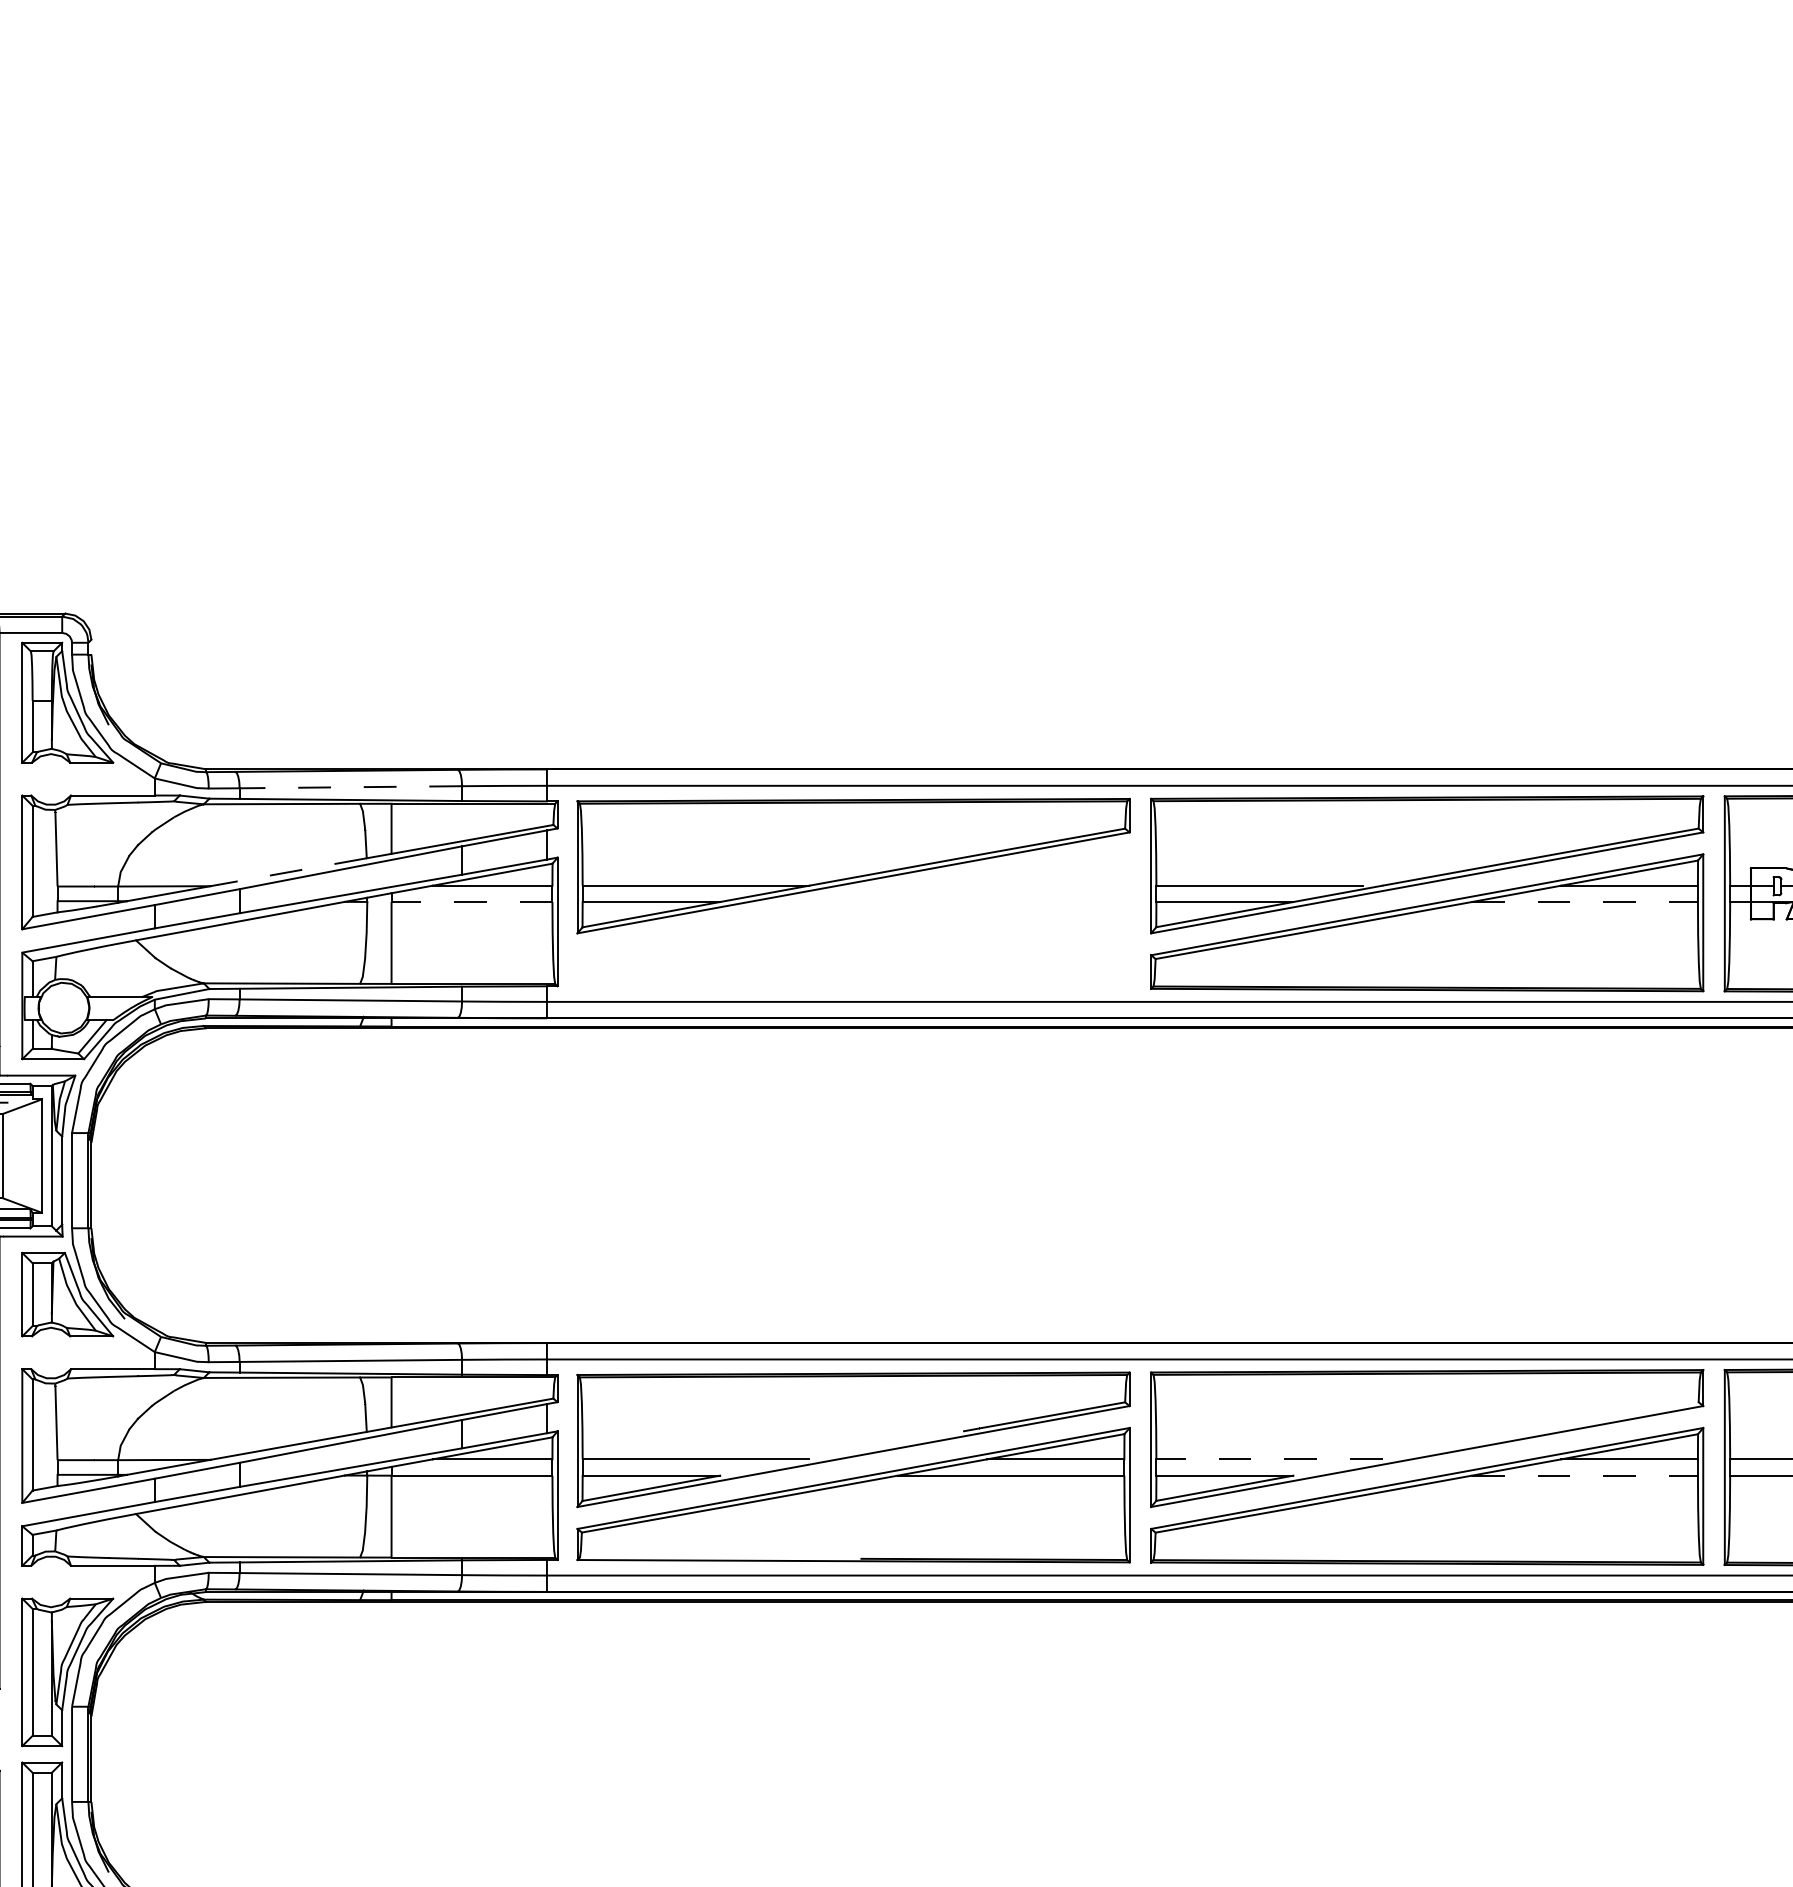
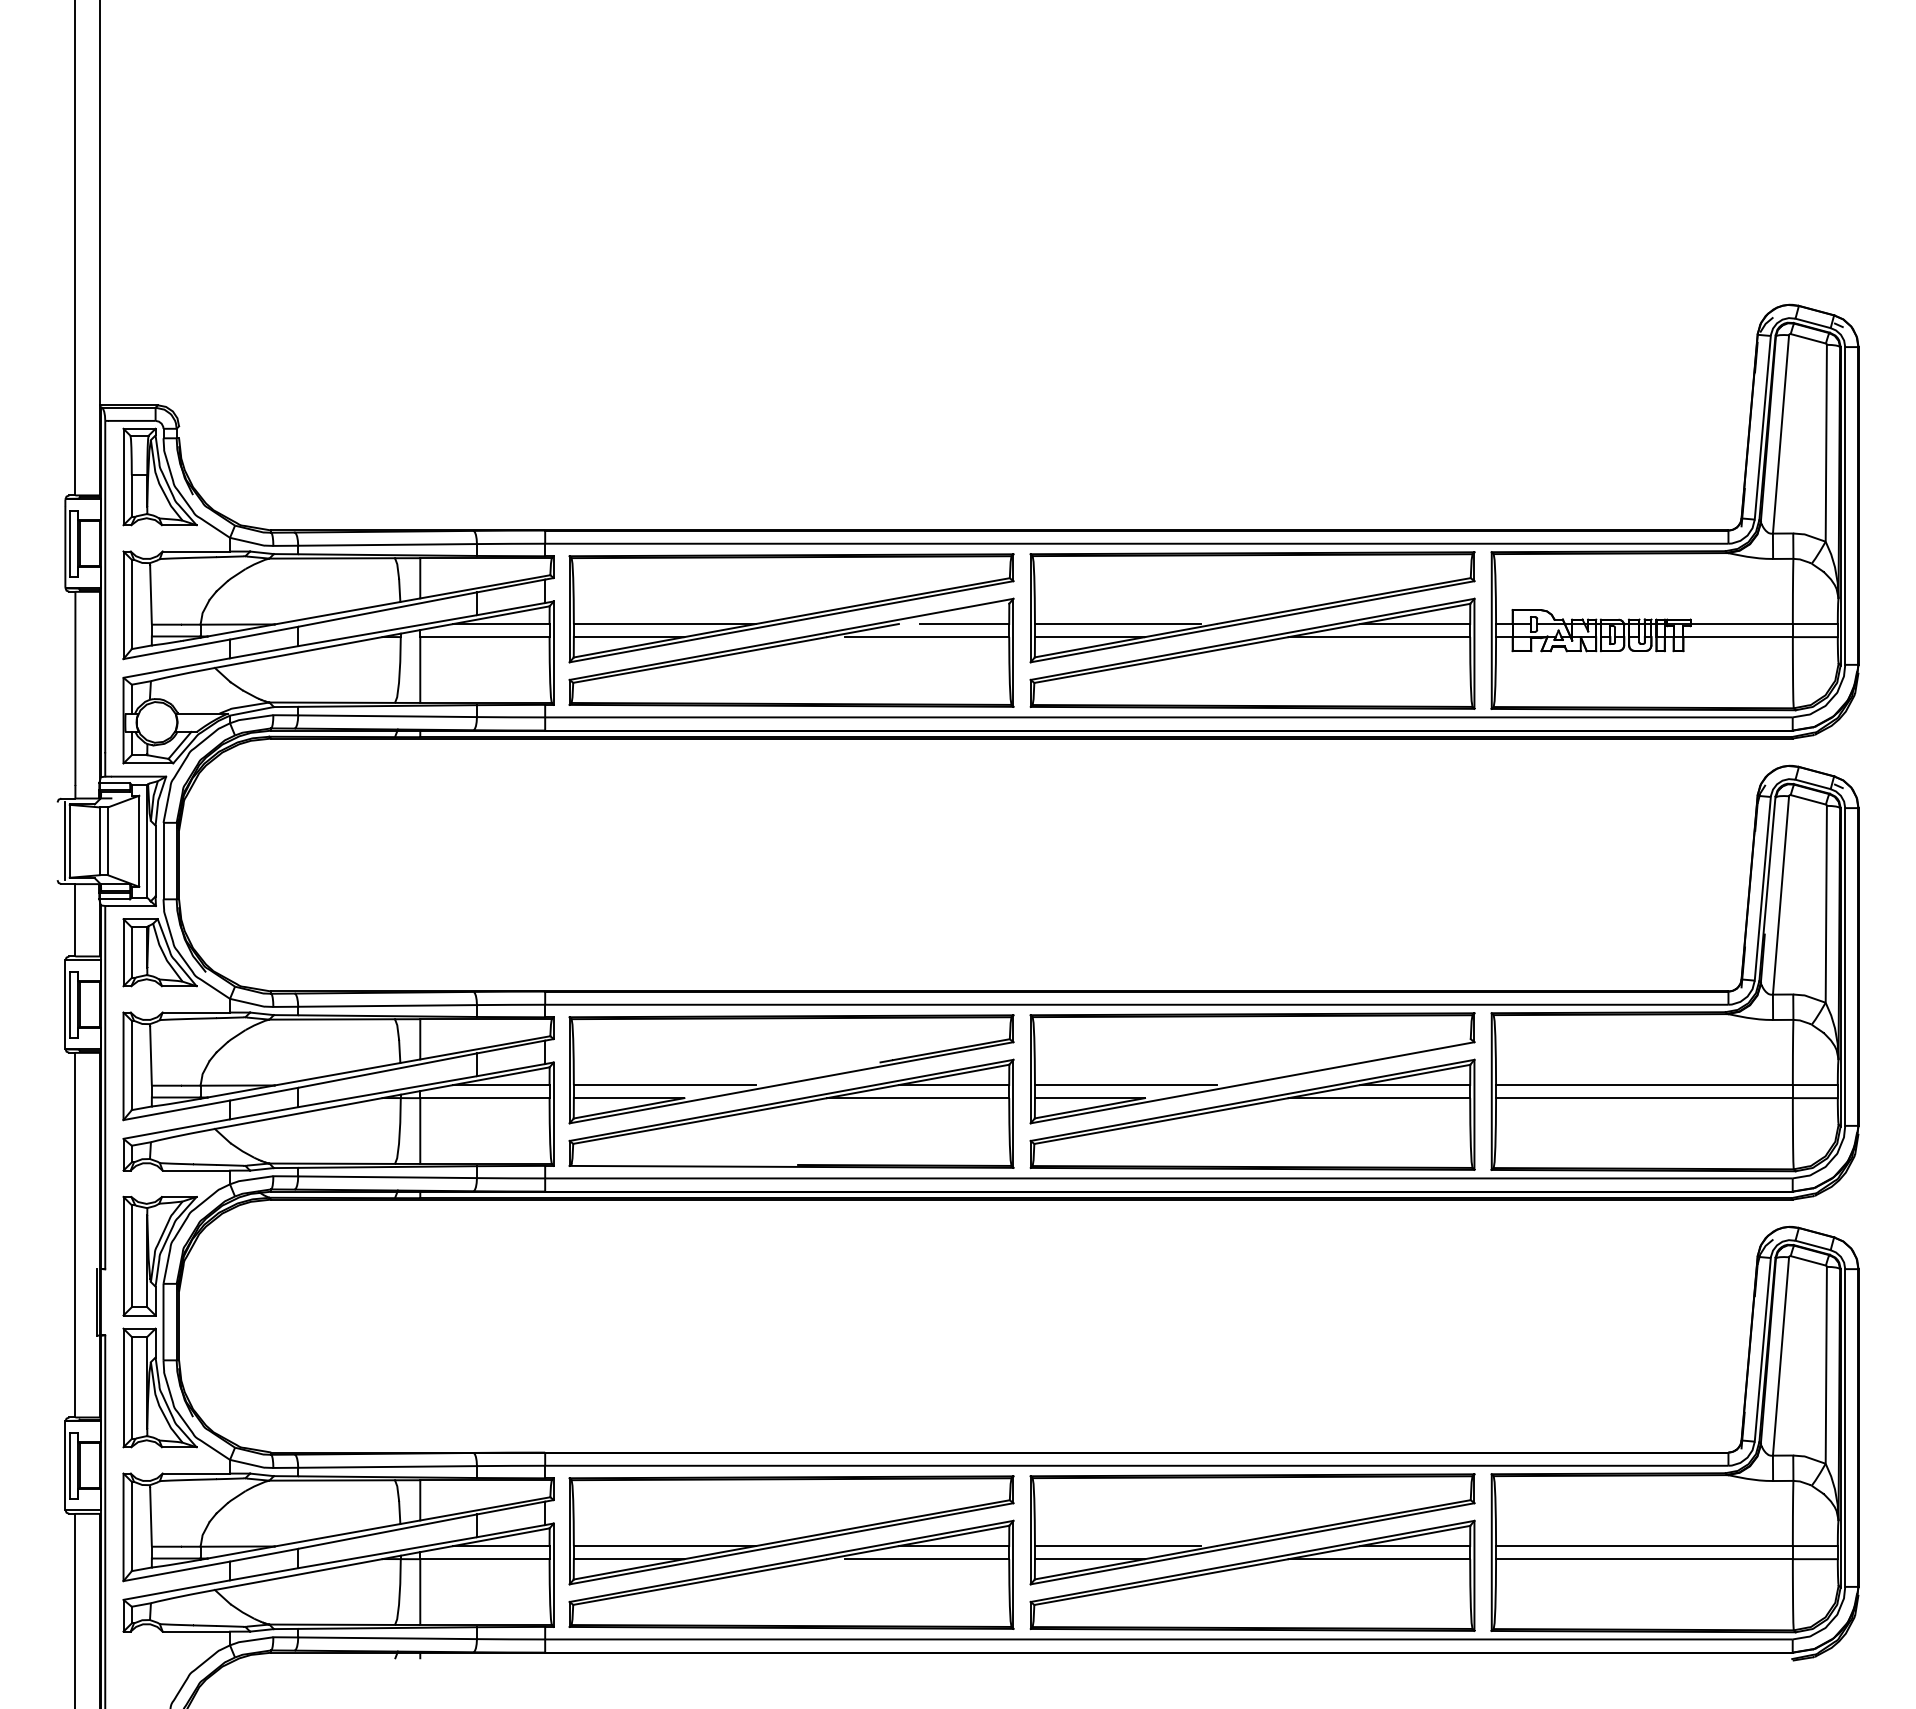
line: (350, 786) -> (387, 544), dashed -> solid
line: (288, 872) -> (337, 613), dashed -> solid
line: (471, 902) -> (484, 637), dashed -> solid
line: (1585, 902) -> (1379, 637), dashed -> solid
part: (853, 921) -> (791, 652), added
line: (1269, 1459) -> (1125, 1085), dashed -> solid
line: (1585, 1476) -> (1379, 1098), dashed -> solid

